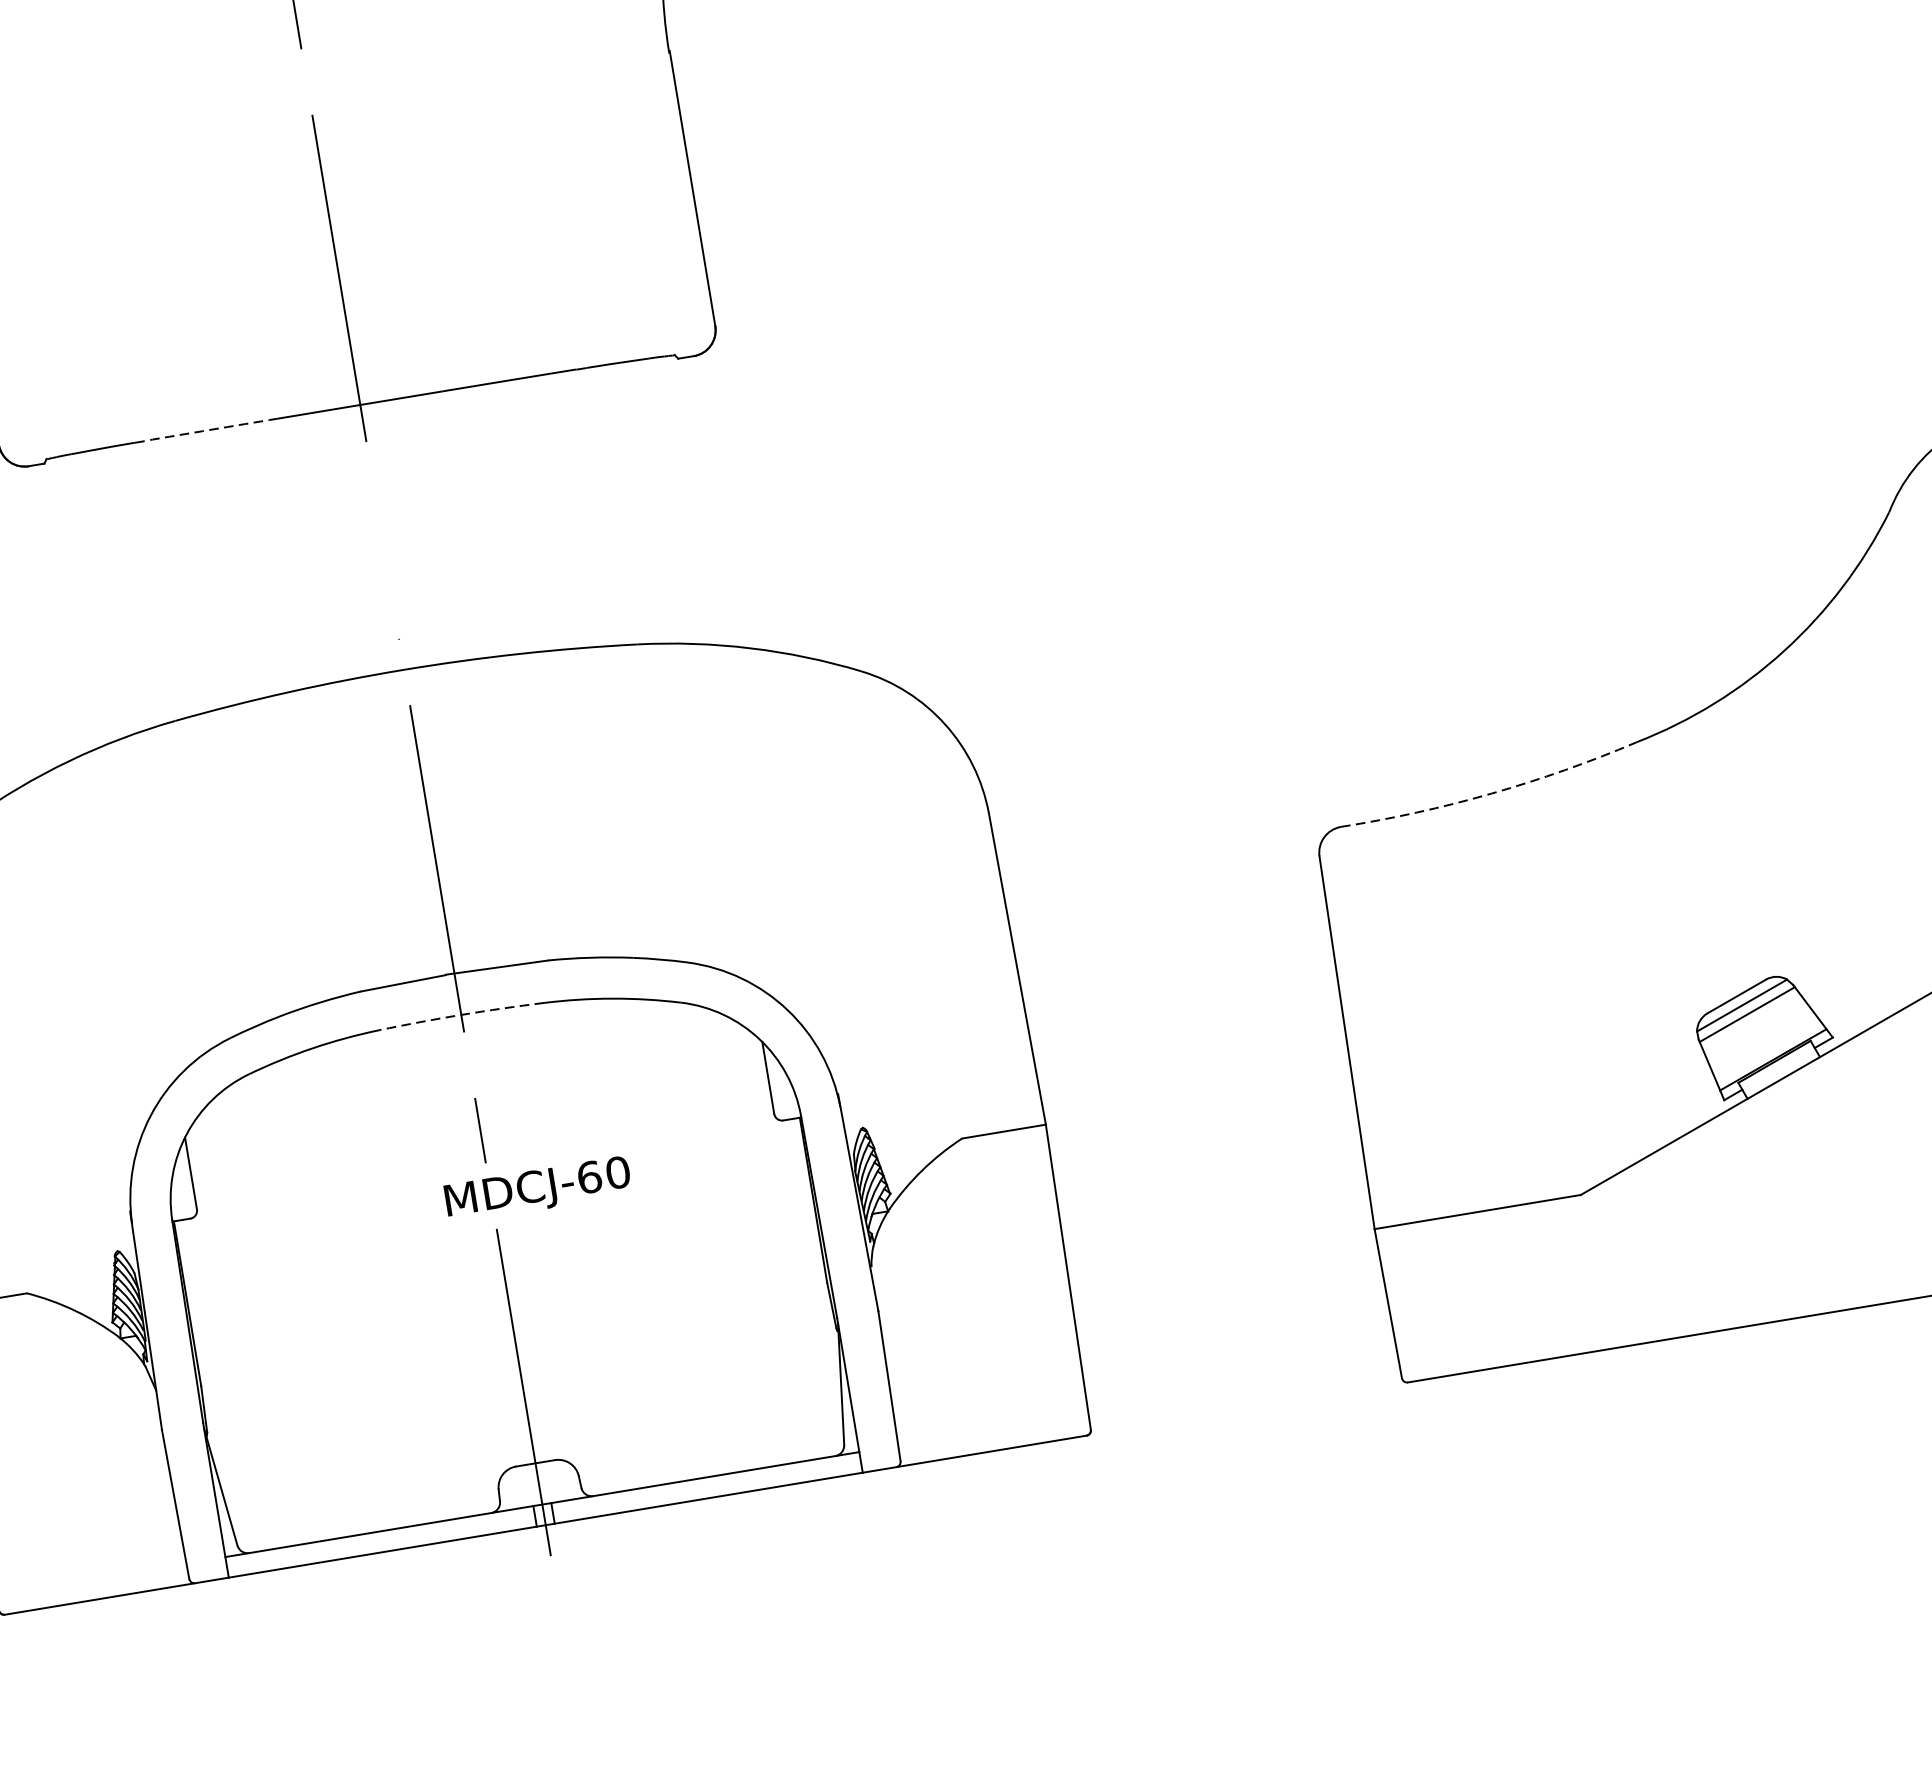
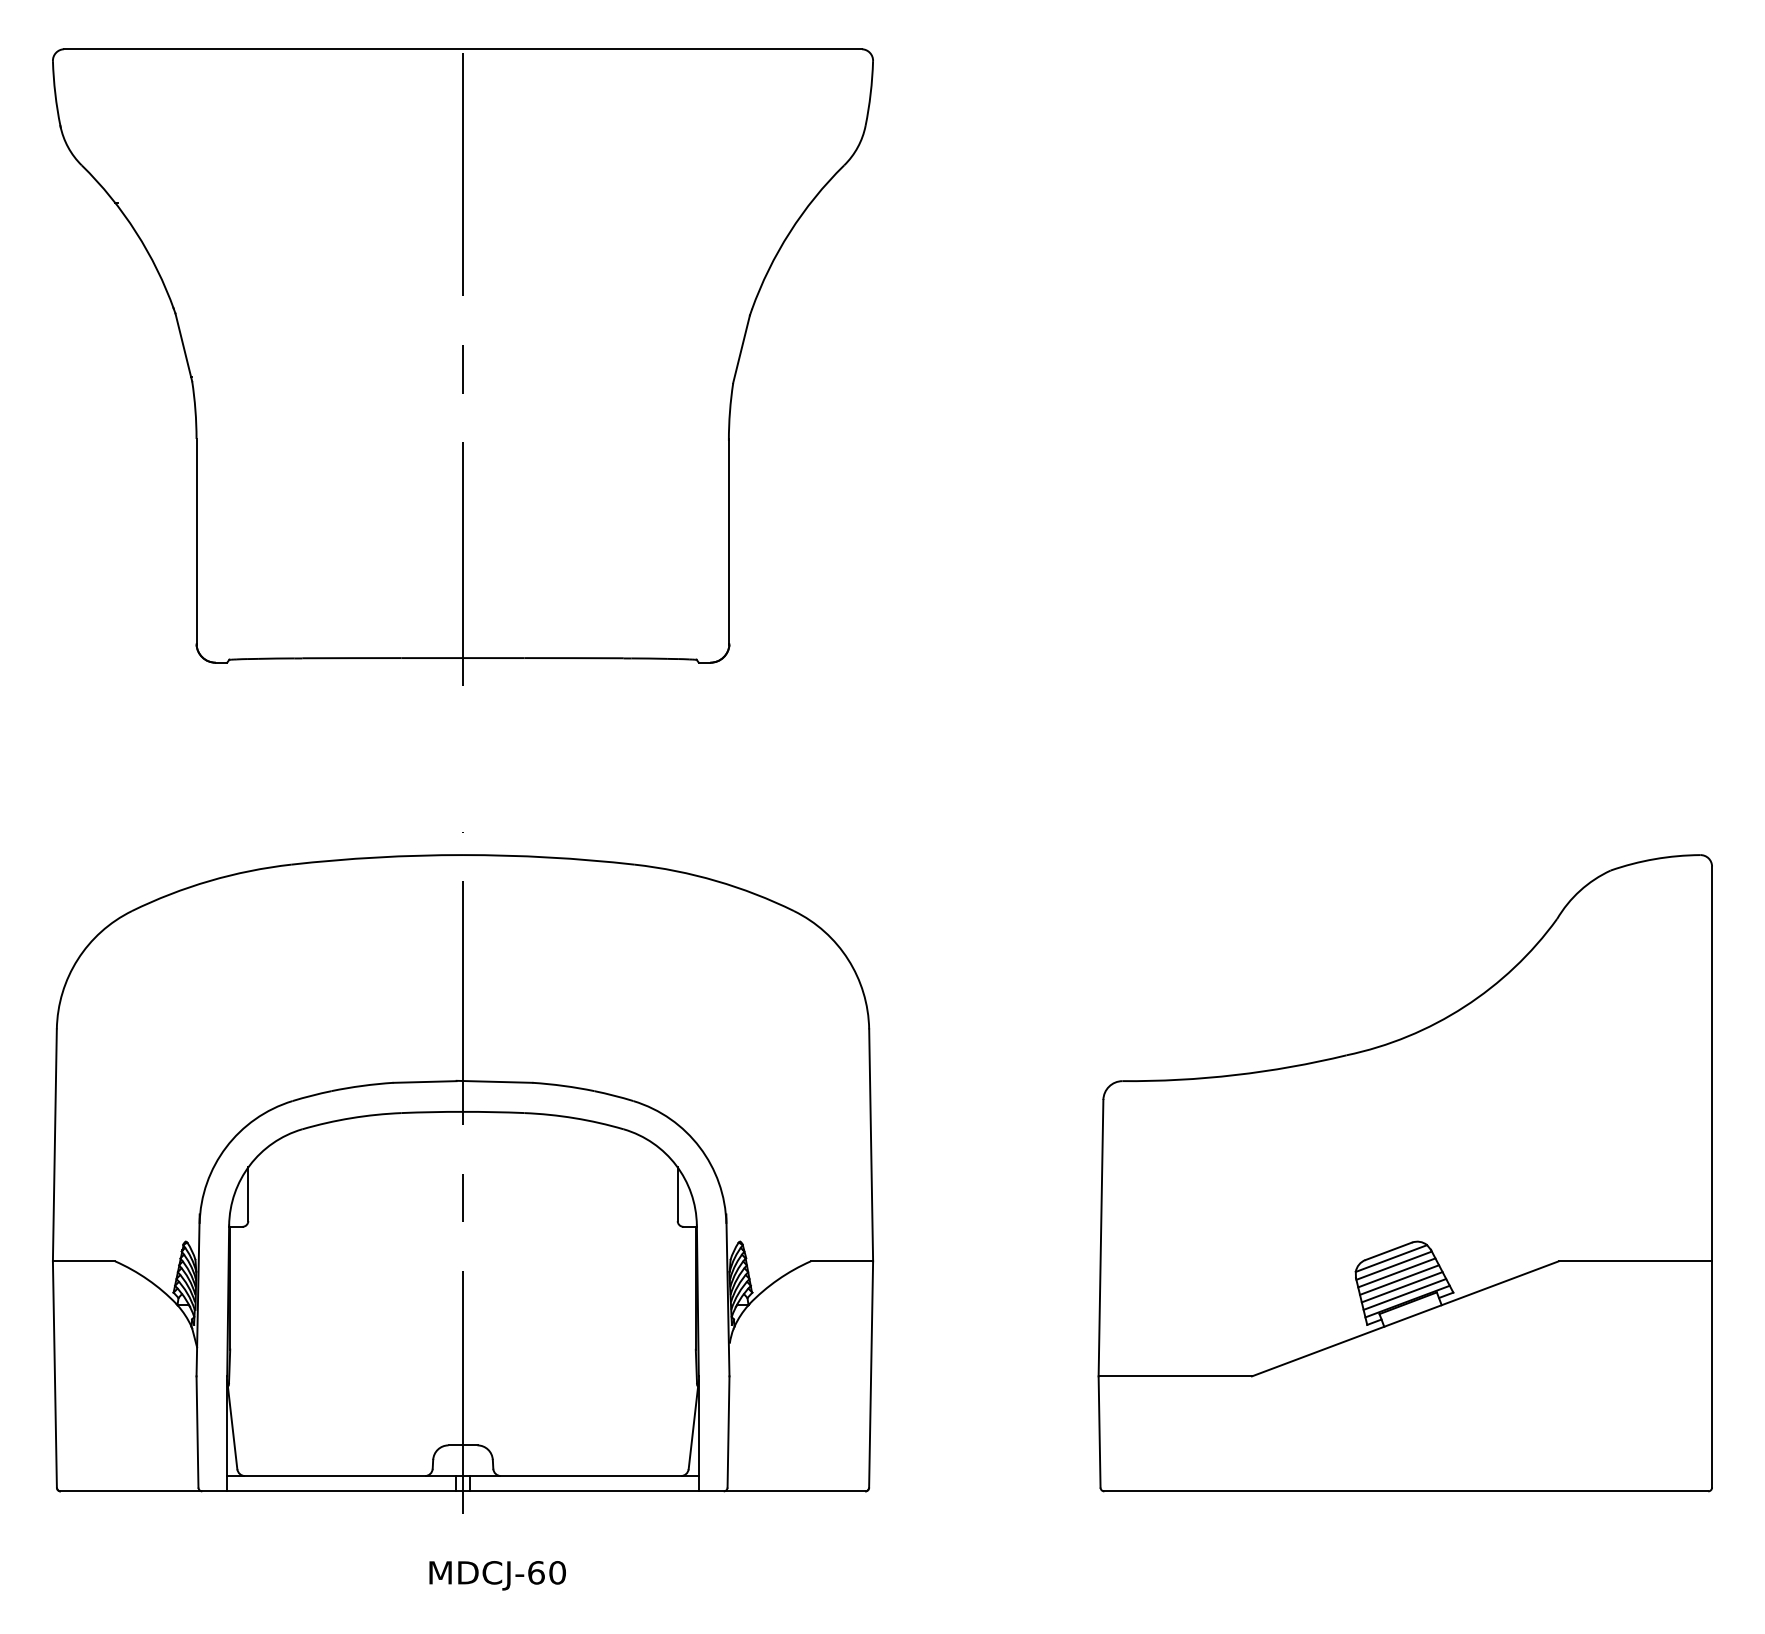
arc: (210, 430) -> (351, 658), dashed -> solid
arc: (1491, 794) -> (1235, 1075), dashed -> solid
arc: (461, 1014) -> (463, 1111), dashed -> solid
line: (1751, 1023) -> (1396, 1272), added
line: (1757, 1031) -> (1399, 1279), added
line: (1762, 1042) -> (1401, 1287), added
line: (1767, 1049) -> (1404, 1293), added
text: (537, 1189) -> (497, 1575), moved

